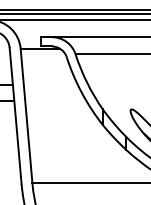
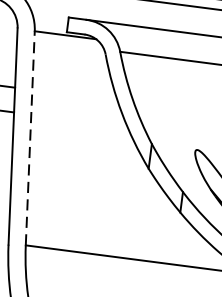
line: (26, 115) -> (30, 138), solid -> dashed

